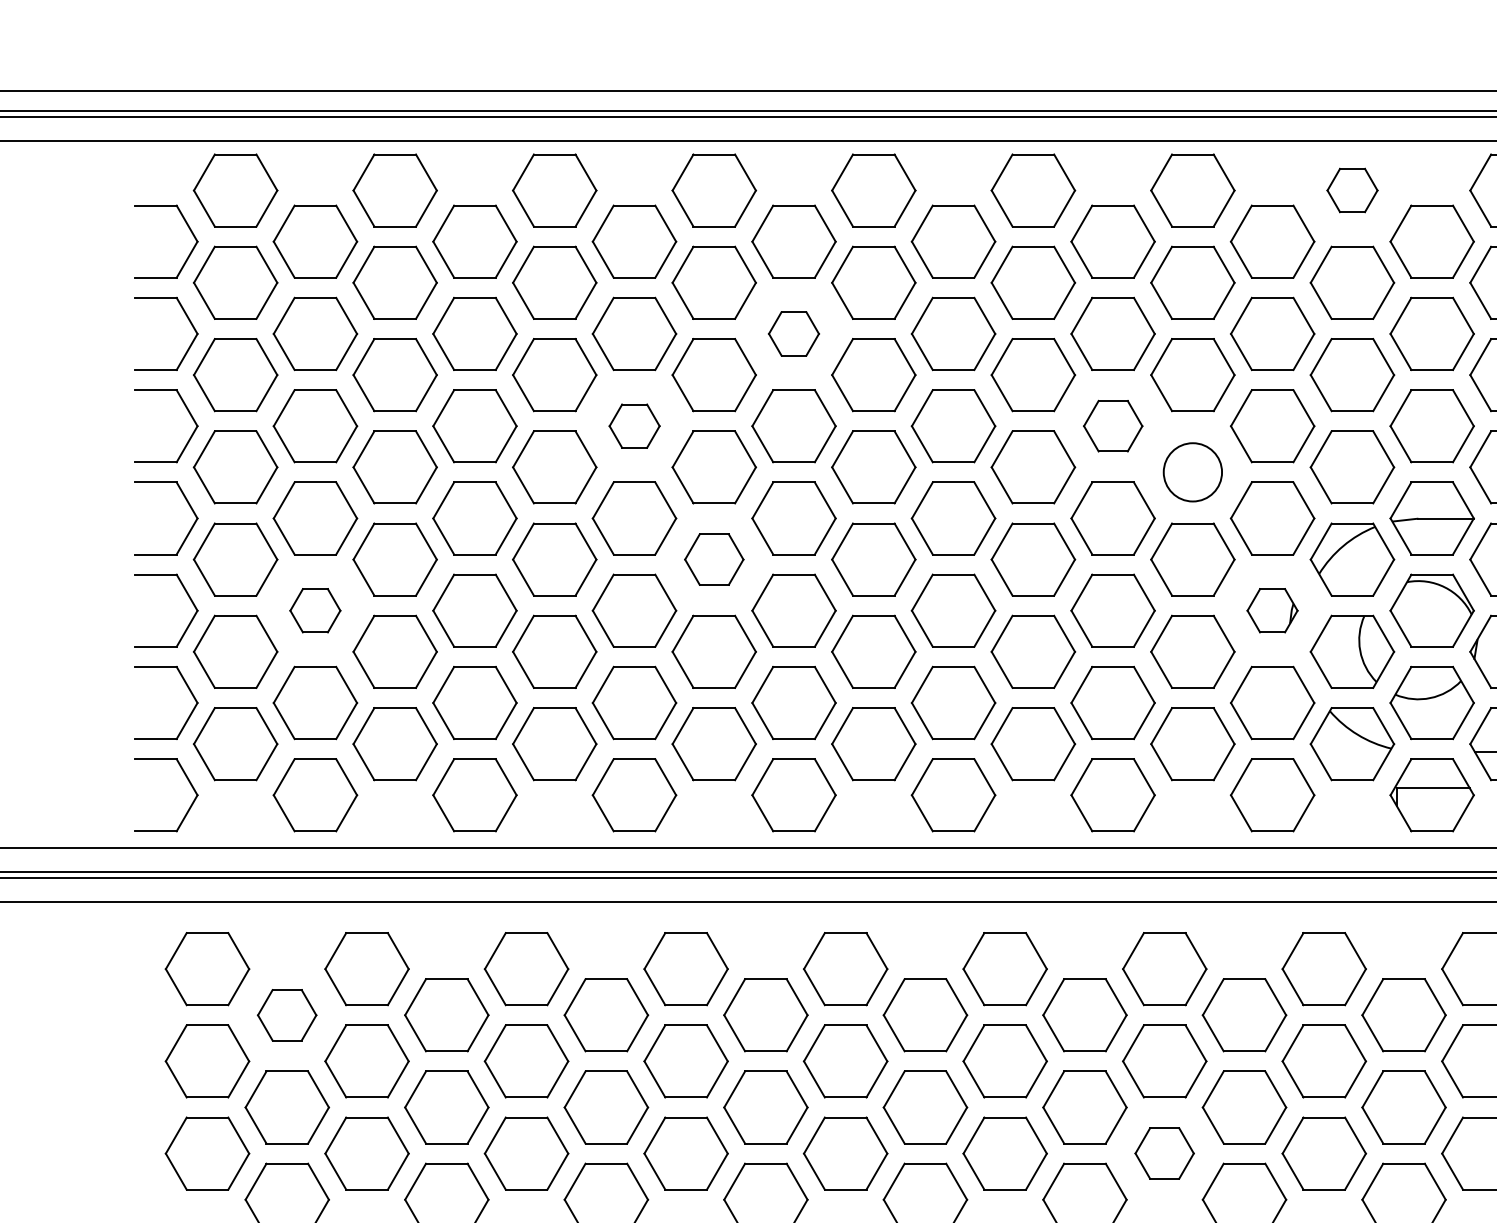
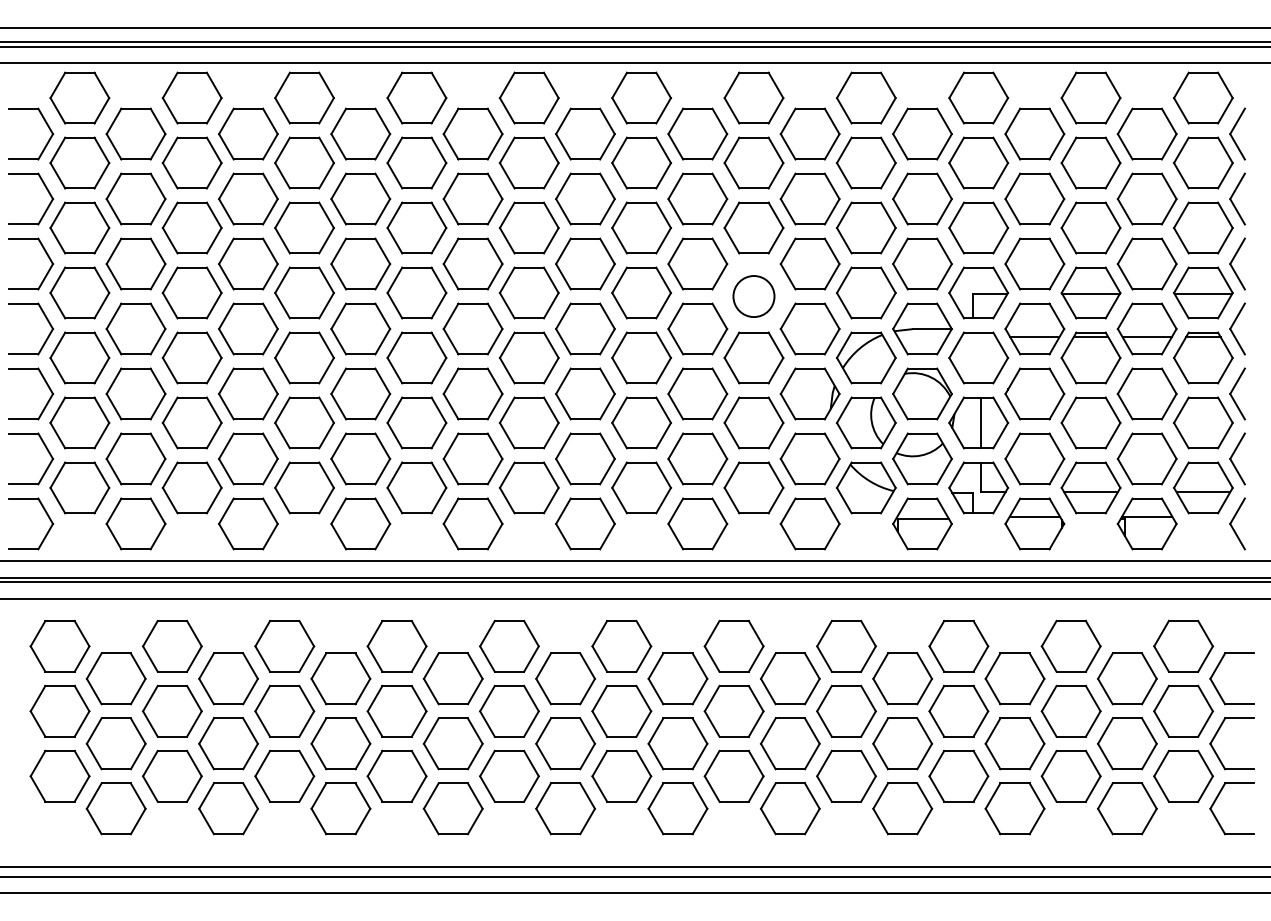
part: (1352, 189) -> (866, 97), size x1.67
part: (793, 333) -> (472, 198), size x1.67
part: (634, 425) -> (360, 263), size x1.67
part: (1112, 425) -> (697, 263), size x1.43
part: (713, 558) -> (416, 357), size x1.43
part: (314, 610) -> (135, 393), size x1.67
part: (1271, 610) -> (809, 393), size x1.67
part: (286, 1014) -> (115, 678), size x1.43
part: (1163, 1152) -> (733, 775), size x1.43

